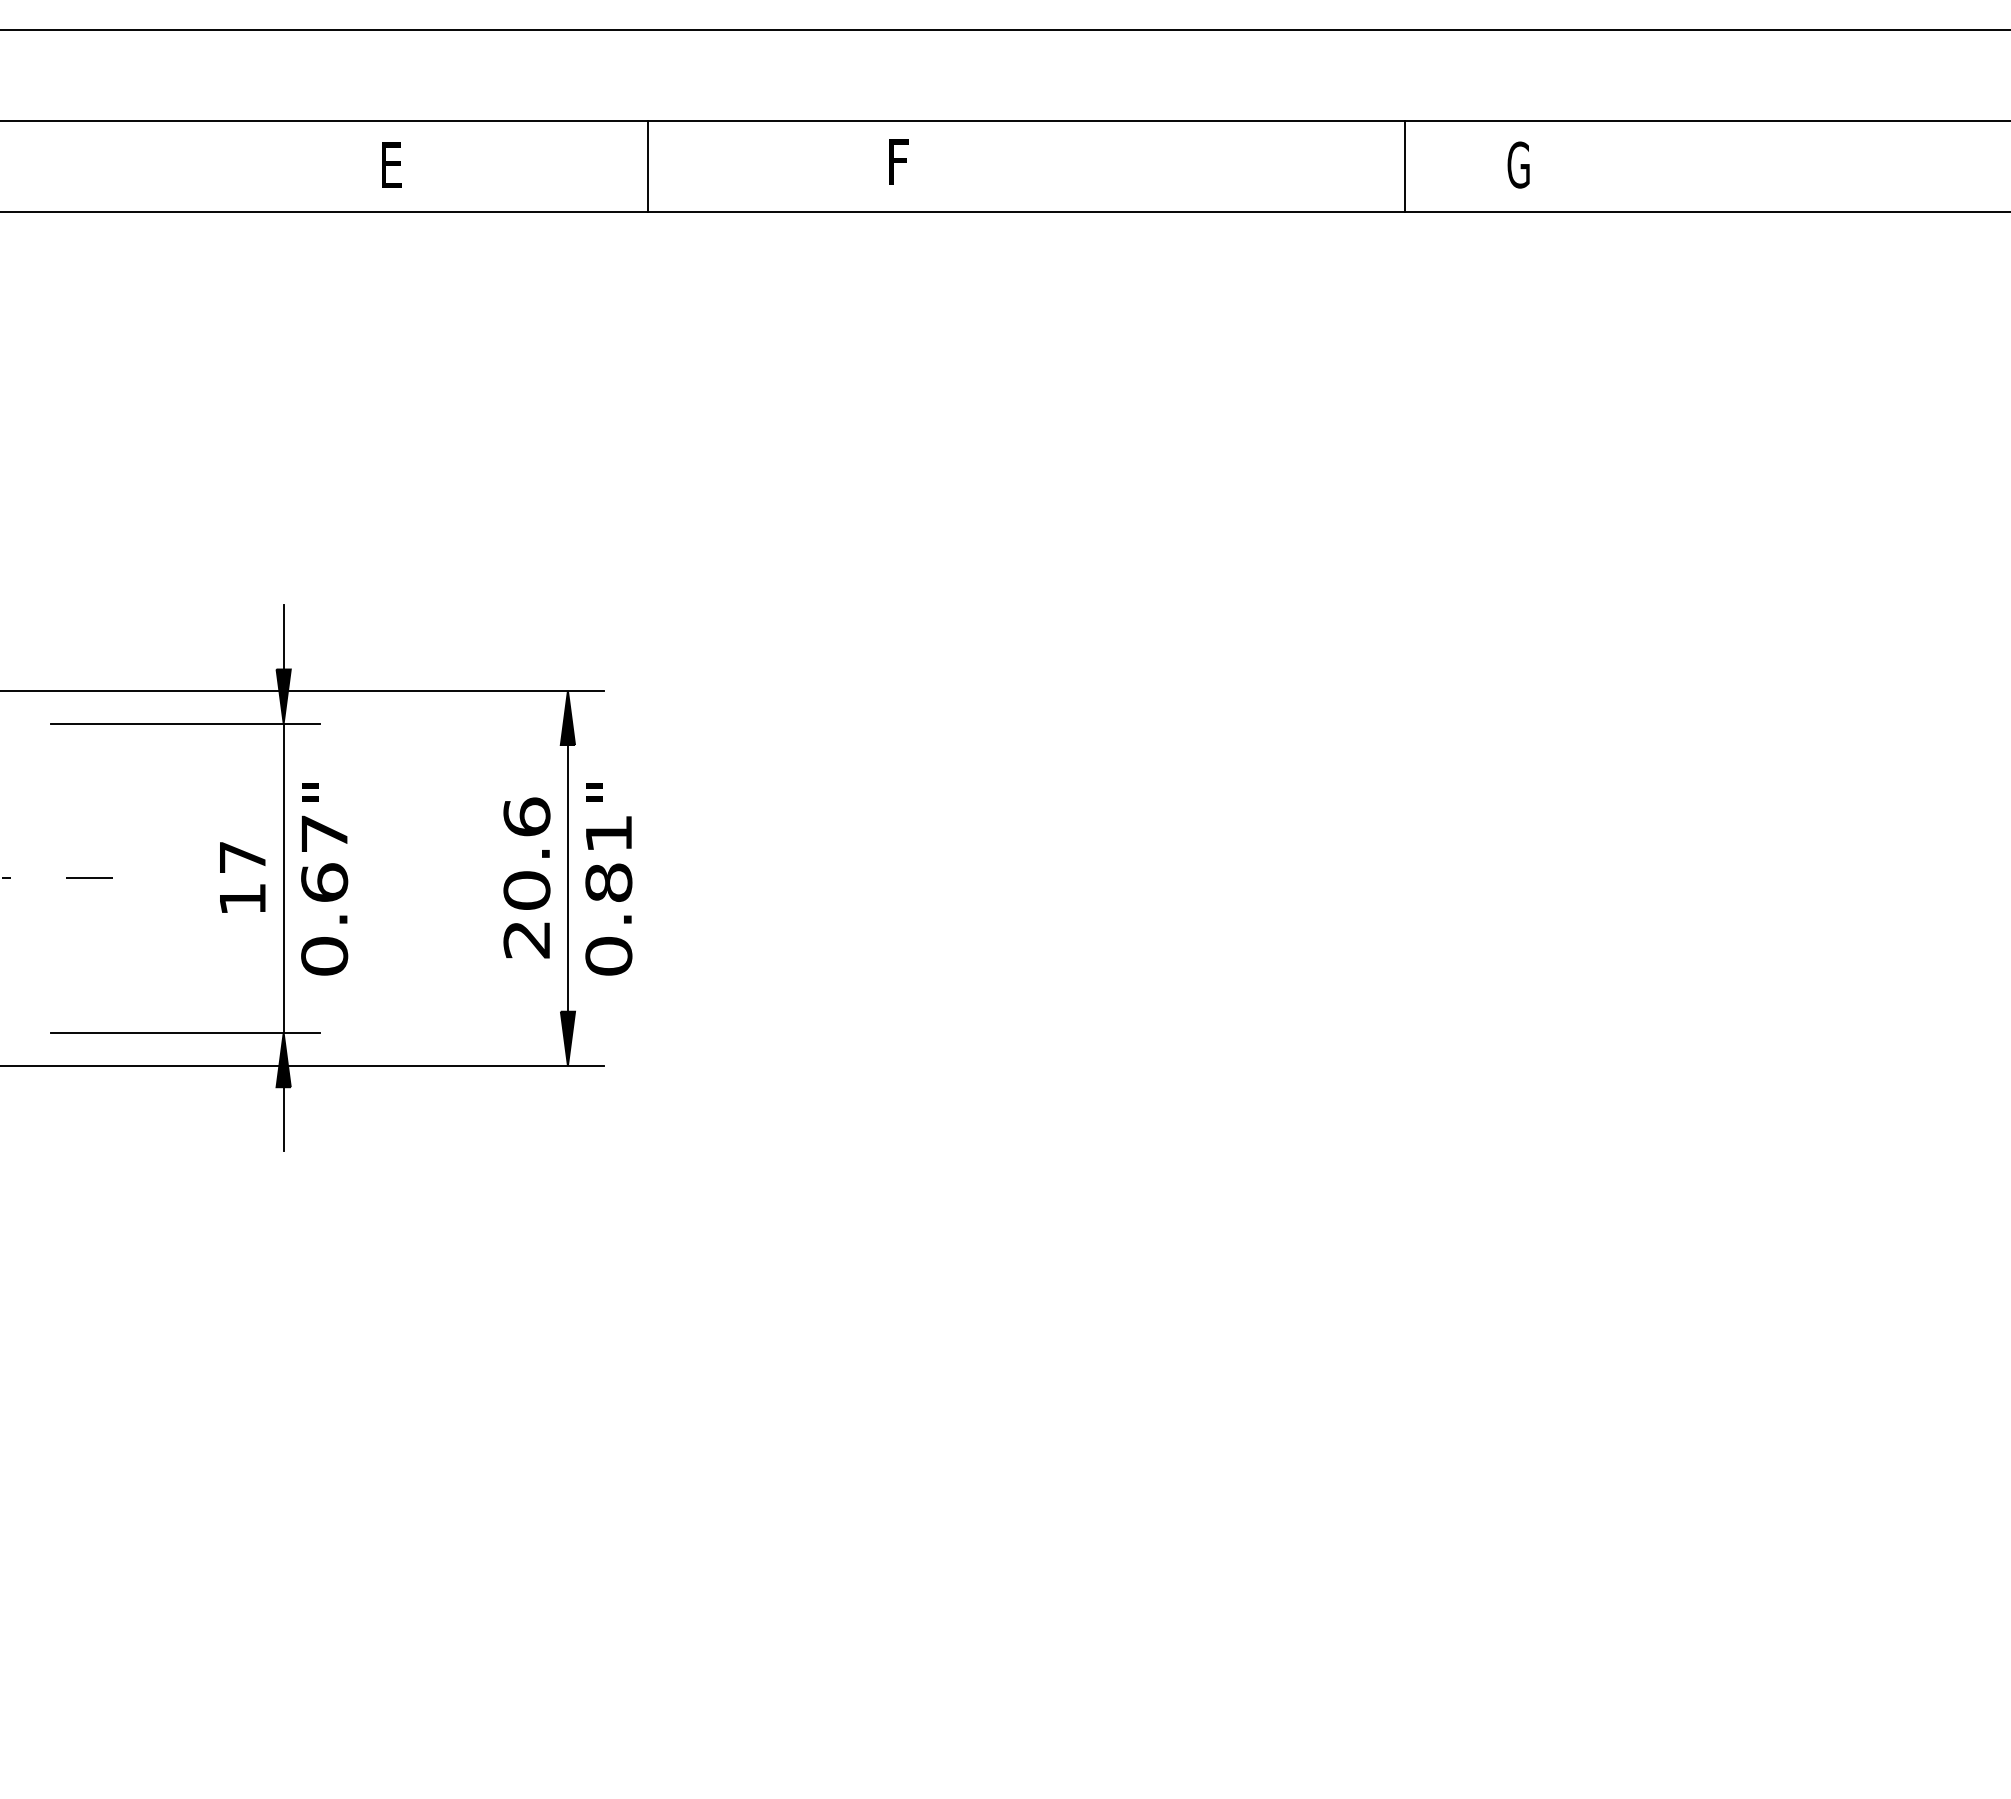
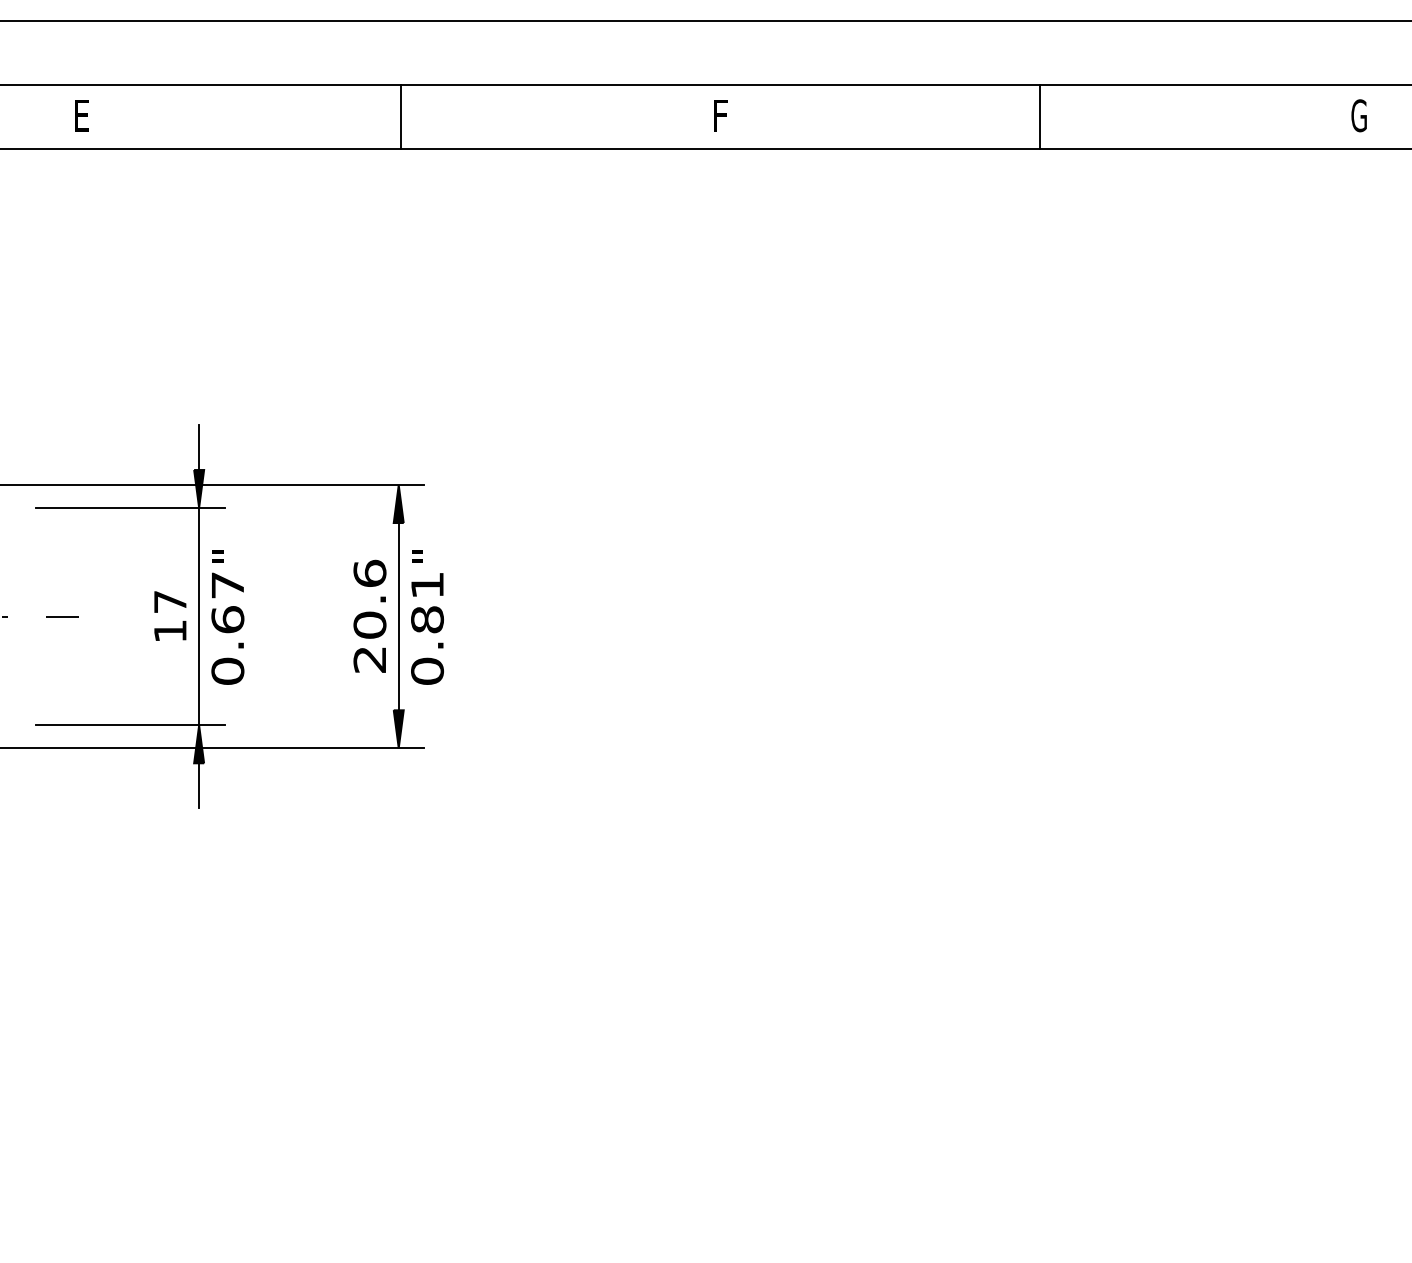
text: (898, 161) -> (720, 115), moved
text: (391, 164) -> (81, 115), moved
text: (1518, 164) -> (1359, 115), moved
line: (647, 166) -> (400, 116), moved
line: (1405, 166) -> (1040, 116), moved

